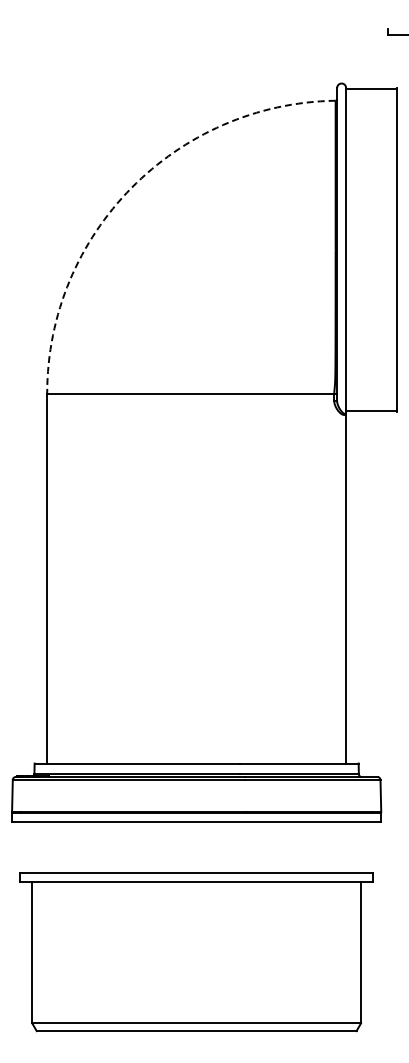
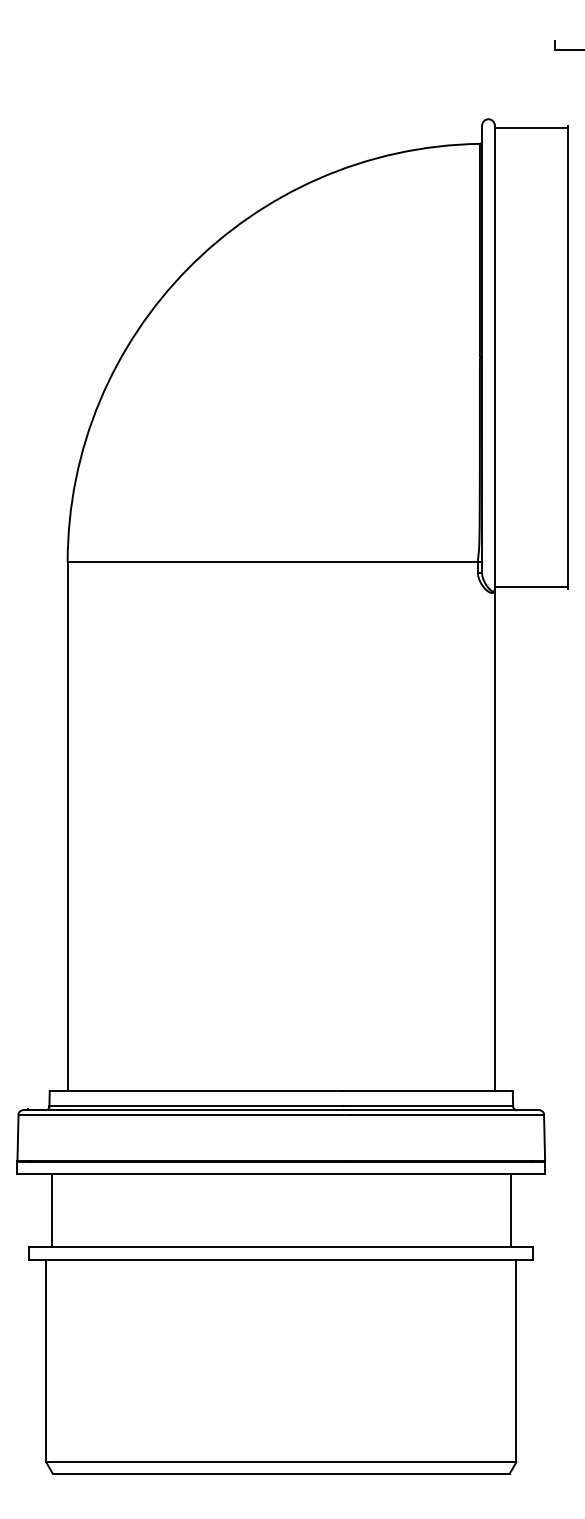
arc: (131, 188) -> (188, 269), dashed -> solid
line: (35, 846) -> (50, 1209), added
line: (357, 846) -> (511, 1209), added

